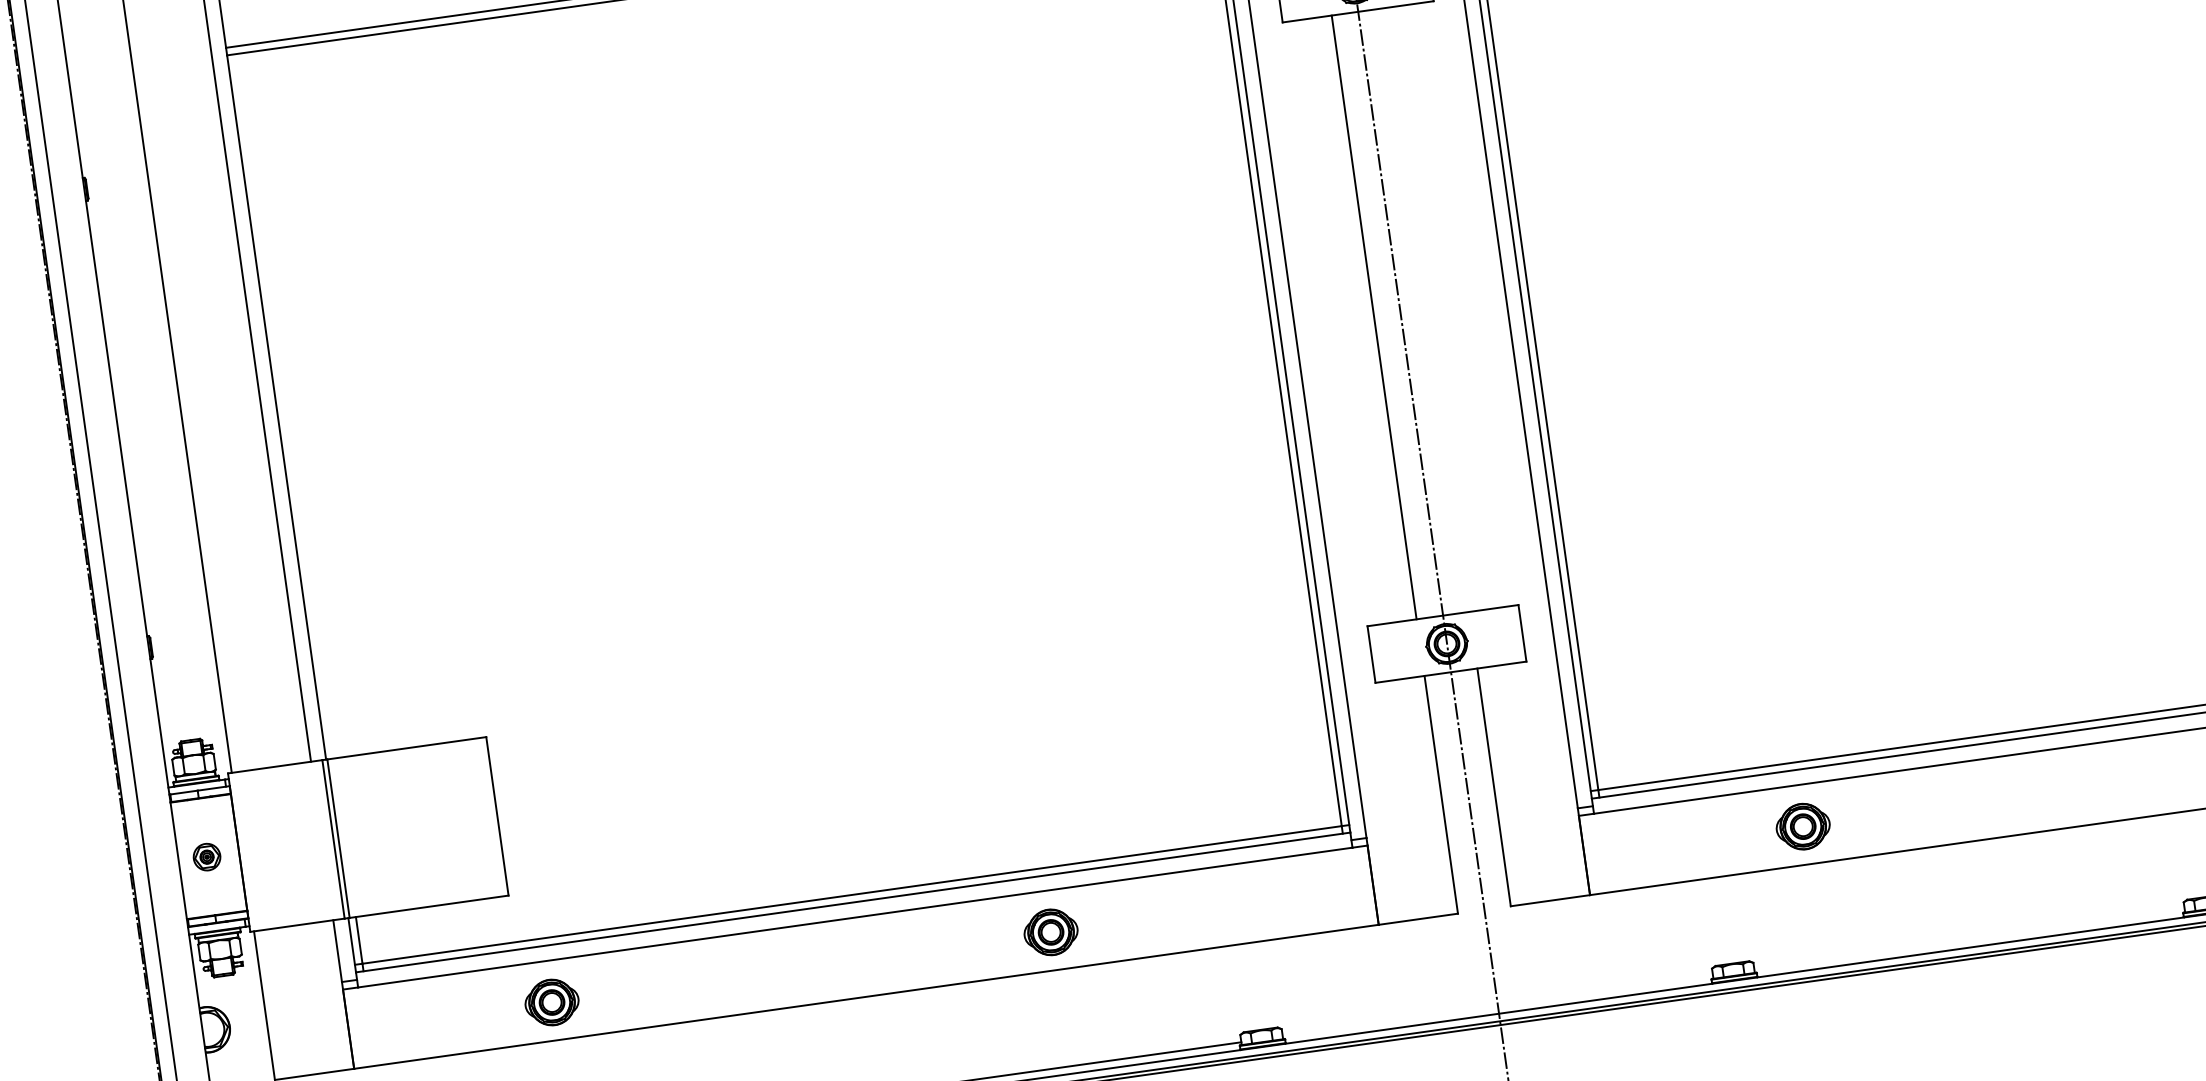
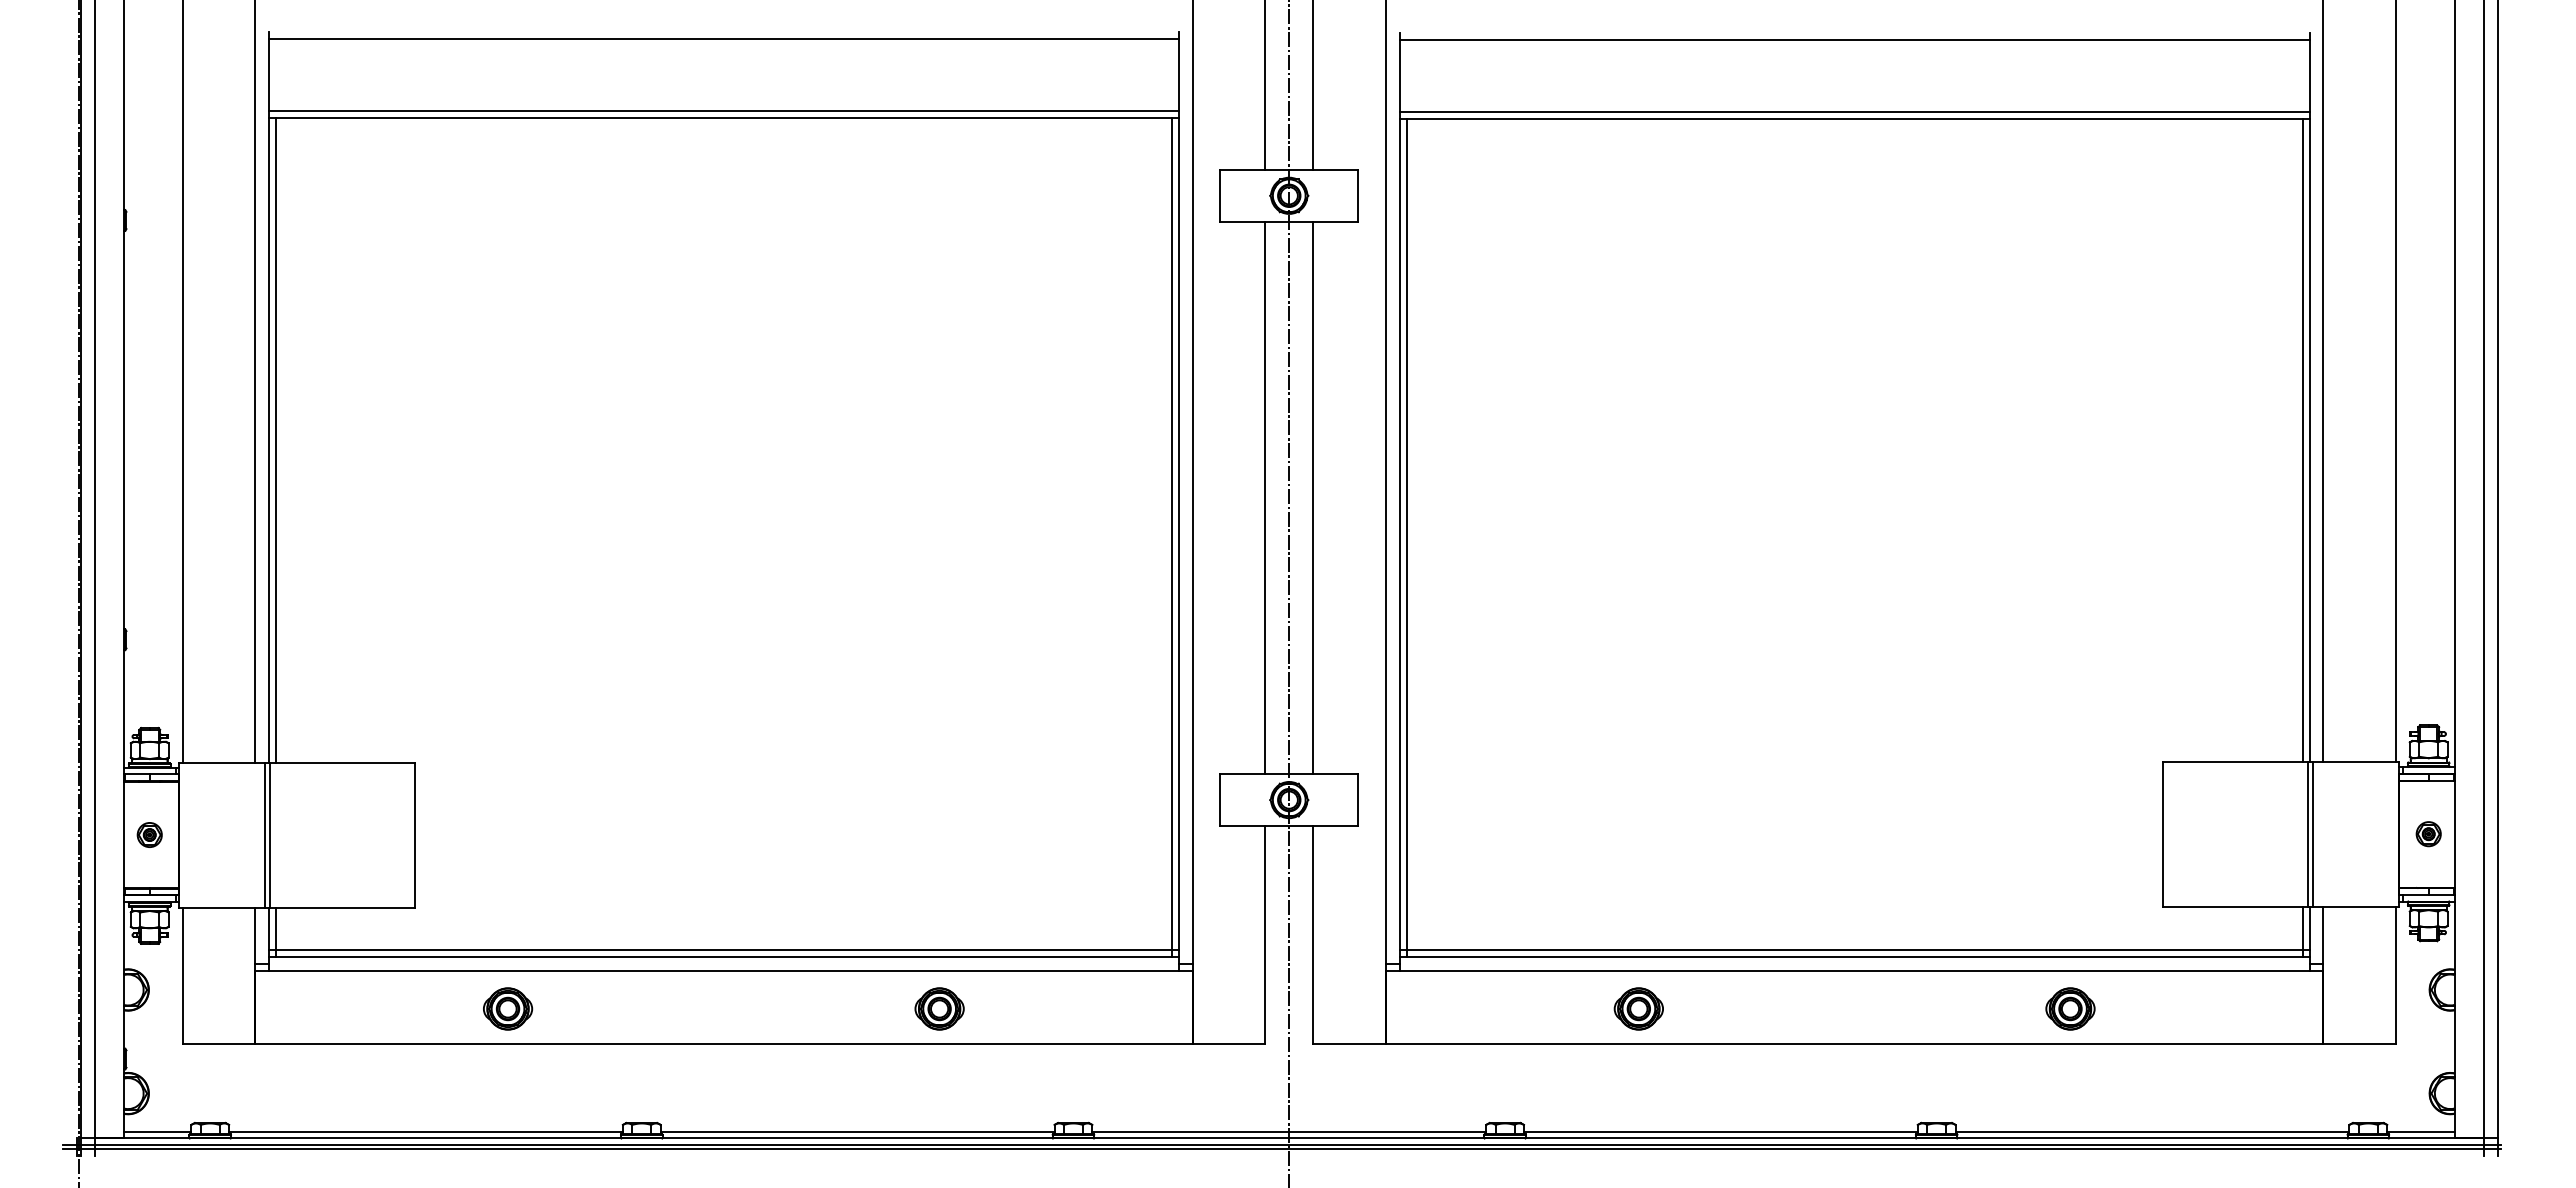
line: (1427, 309) -> (1313, 497), added
line: (283, 406) -> (275, 440), added
part: (1802, 826) -> (1638, 1008), moved
part: (1050, 931) -> (939, 1008), moved
line: (1969, 939) -> (1720, 1131), added
part: (552, 1001) -> (508, 1008), moved
line: (1498, 1006) -> (1289, 1131), added

